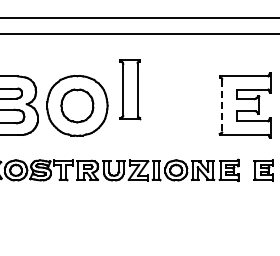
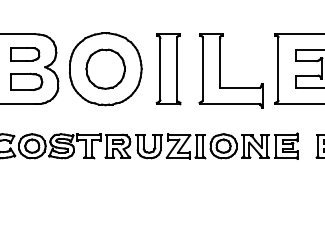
part: (130, 89) -> (168, 68), moved
part: (173, 106) -> (220, 69), added
line: (222, 106) -> (278, 69), dashed -> solid

